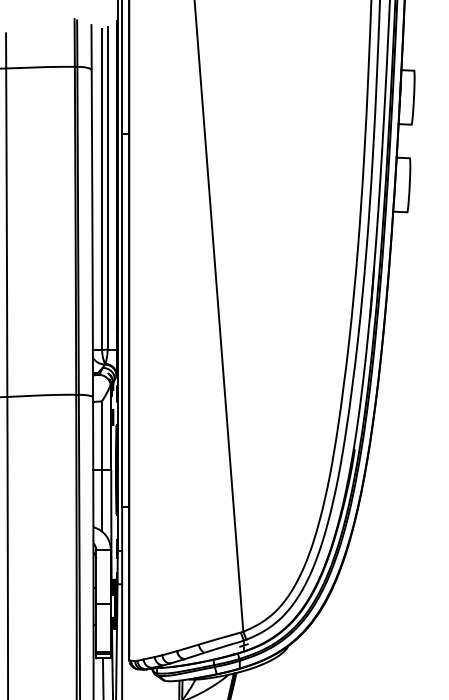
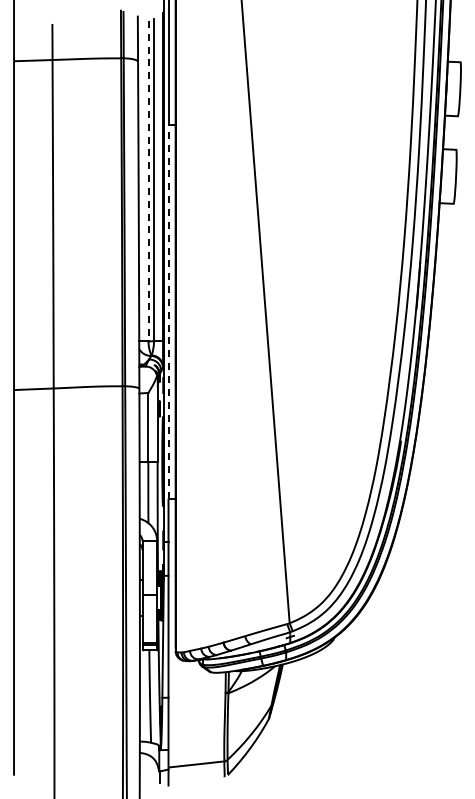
line: (102, 189) -> (148, 181), solid -> dashed
line: (122, 320) -> (168, 312), solid -> dashed

